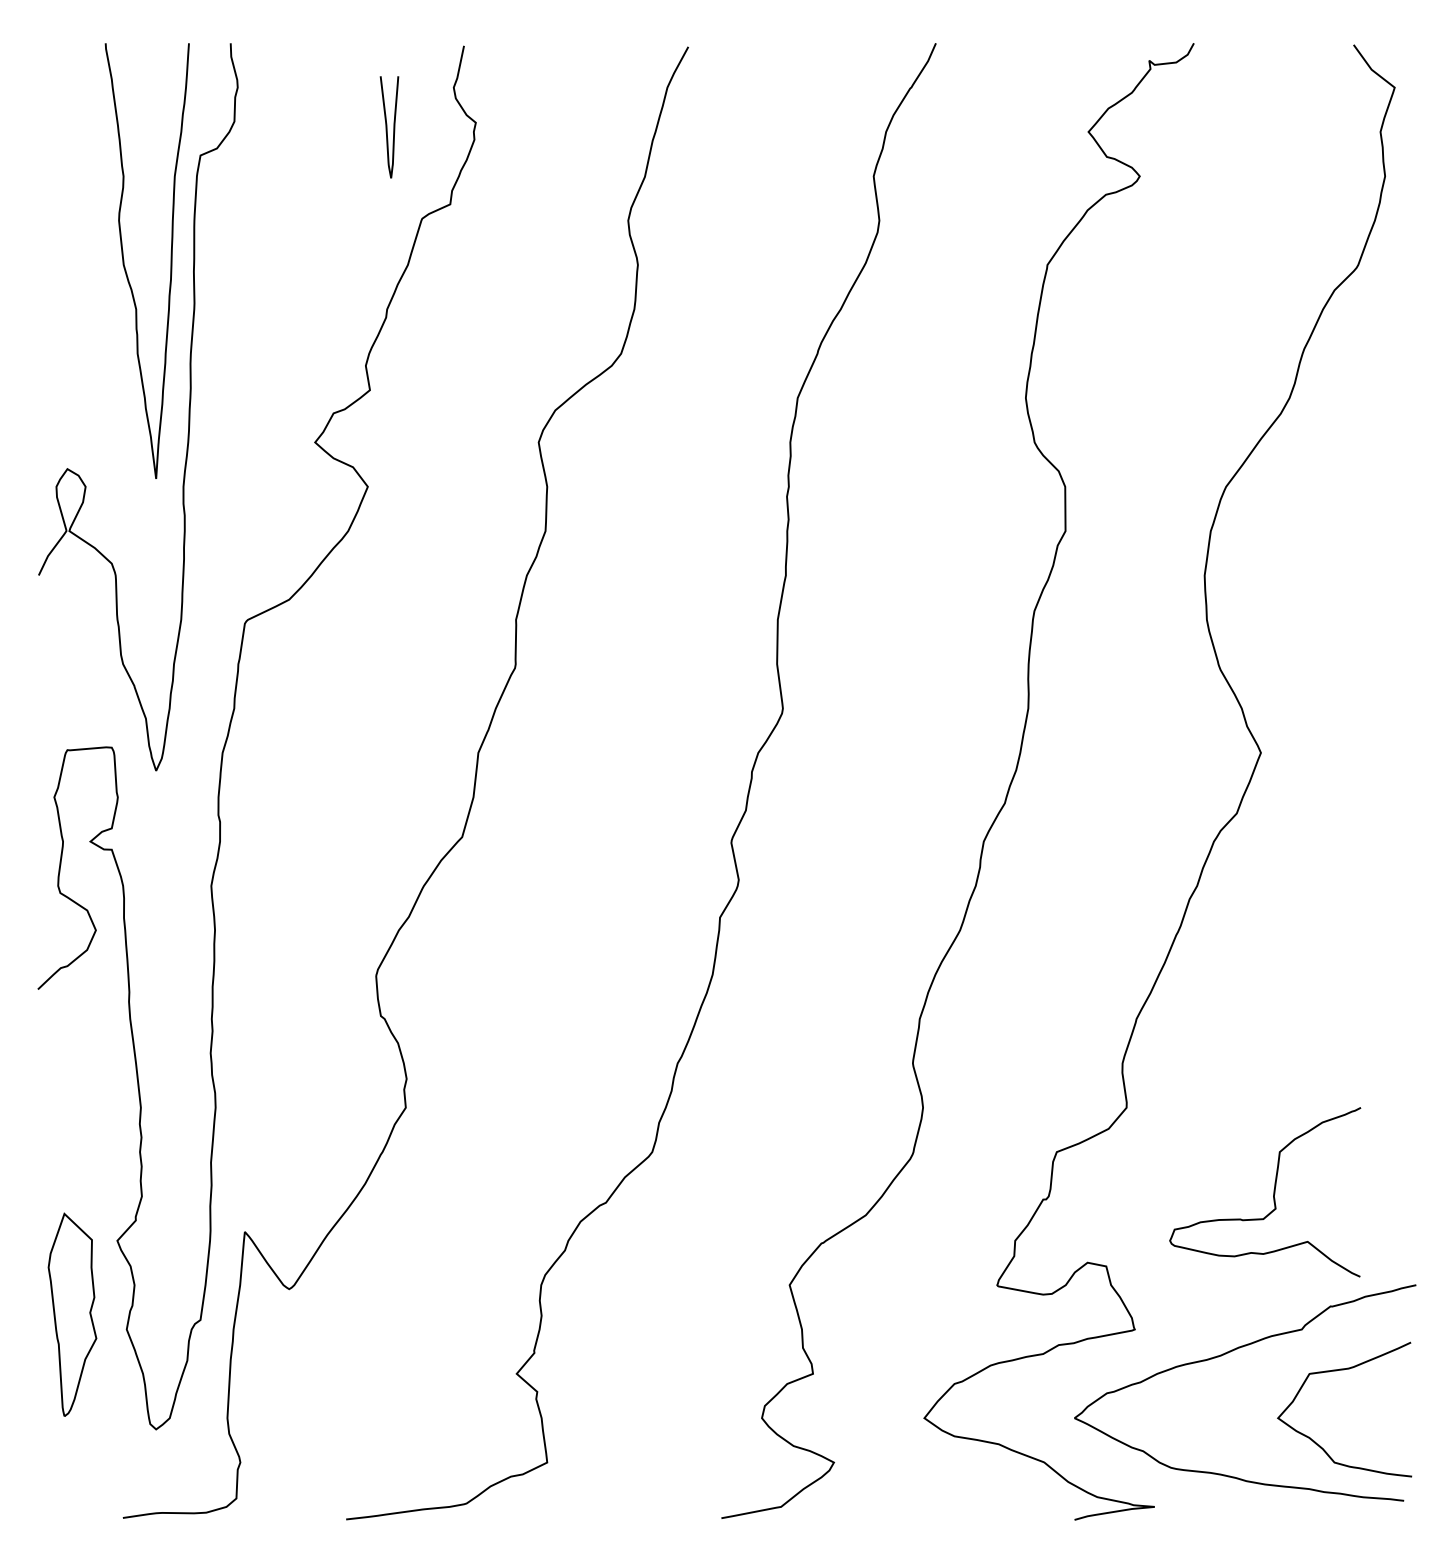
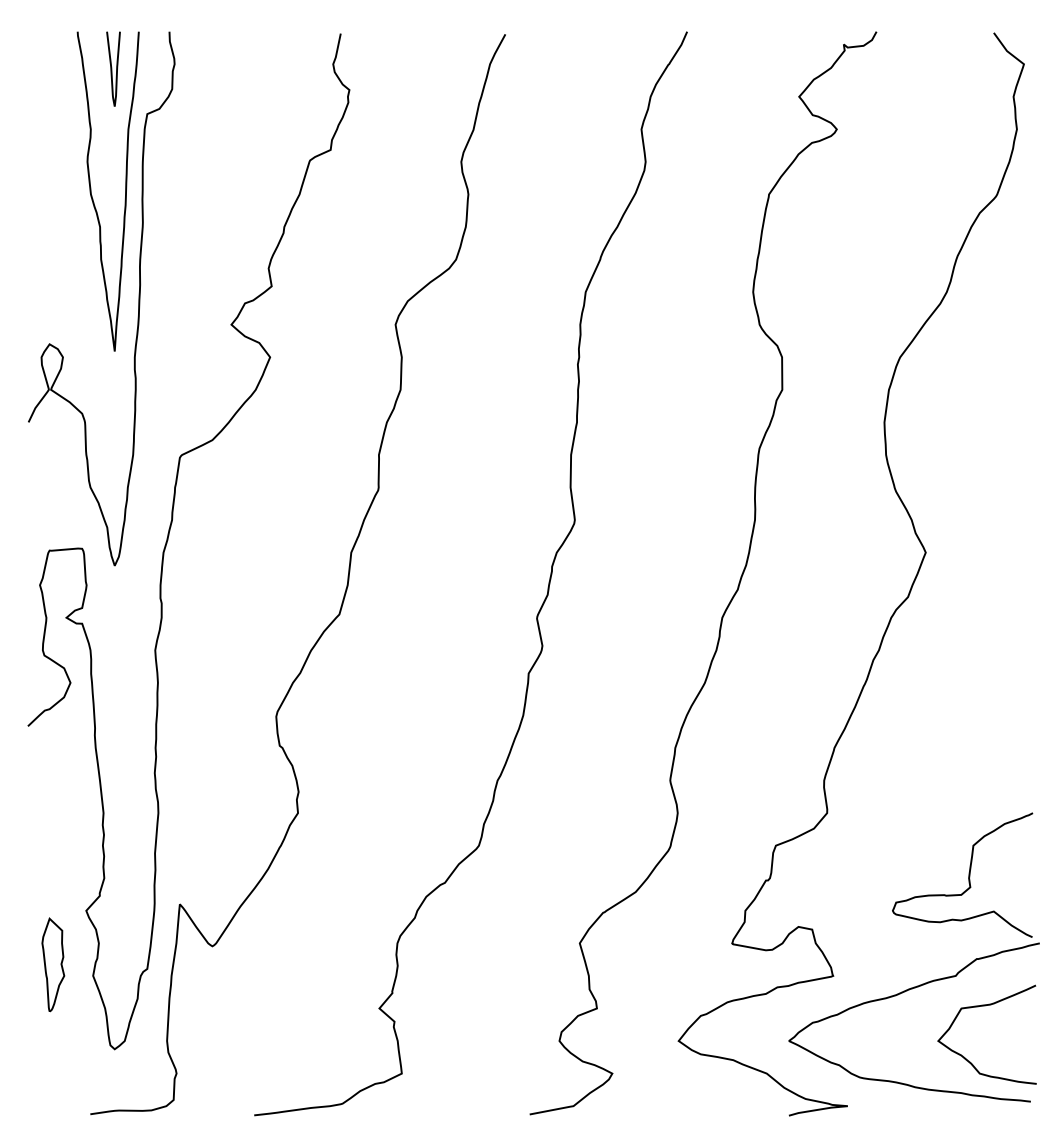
curve: (387, 127) -> (112, 69), moved
curve: (1273, 1192) -> (968, 875), moved
part: (72, 1314) -> (53, 964), size x0.62

